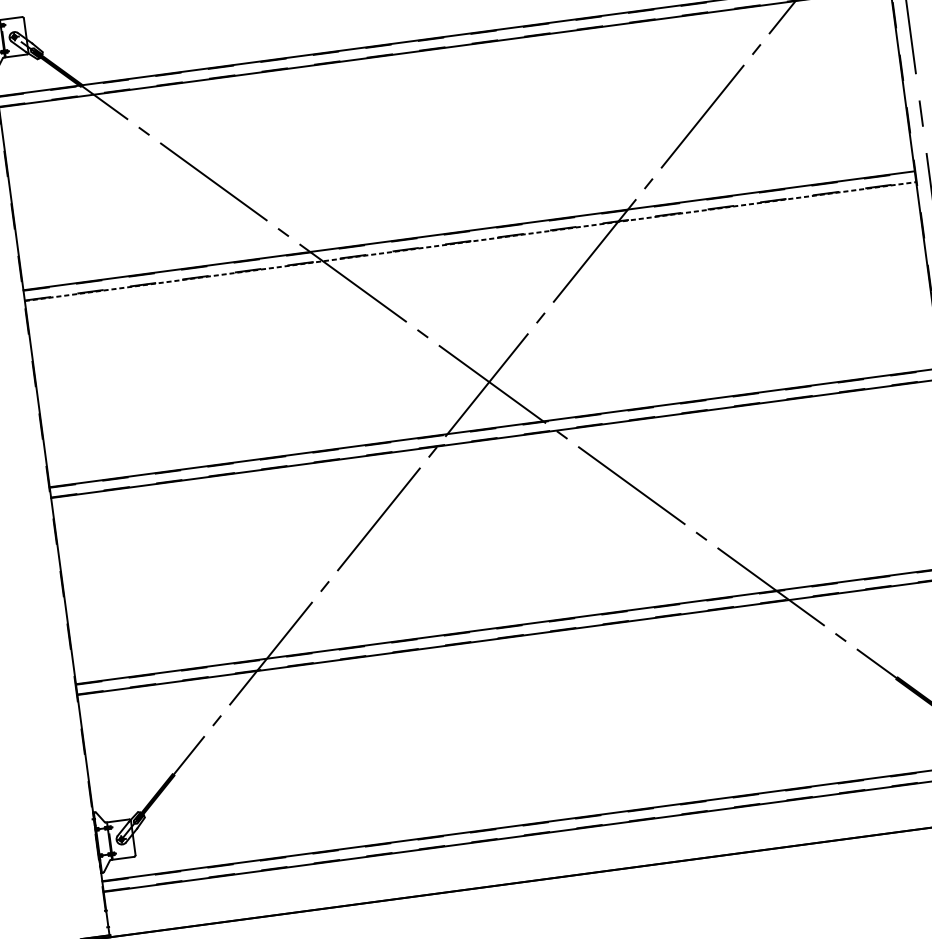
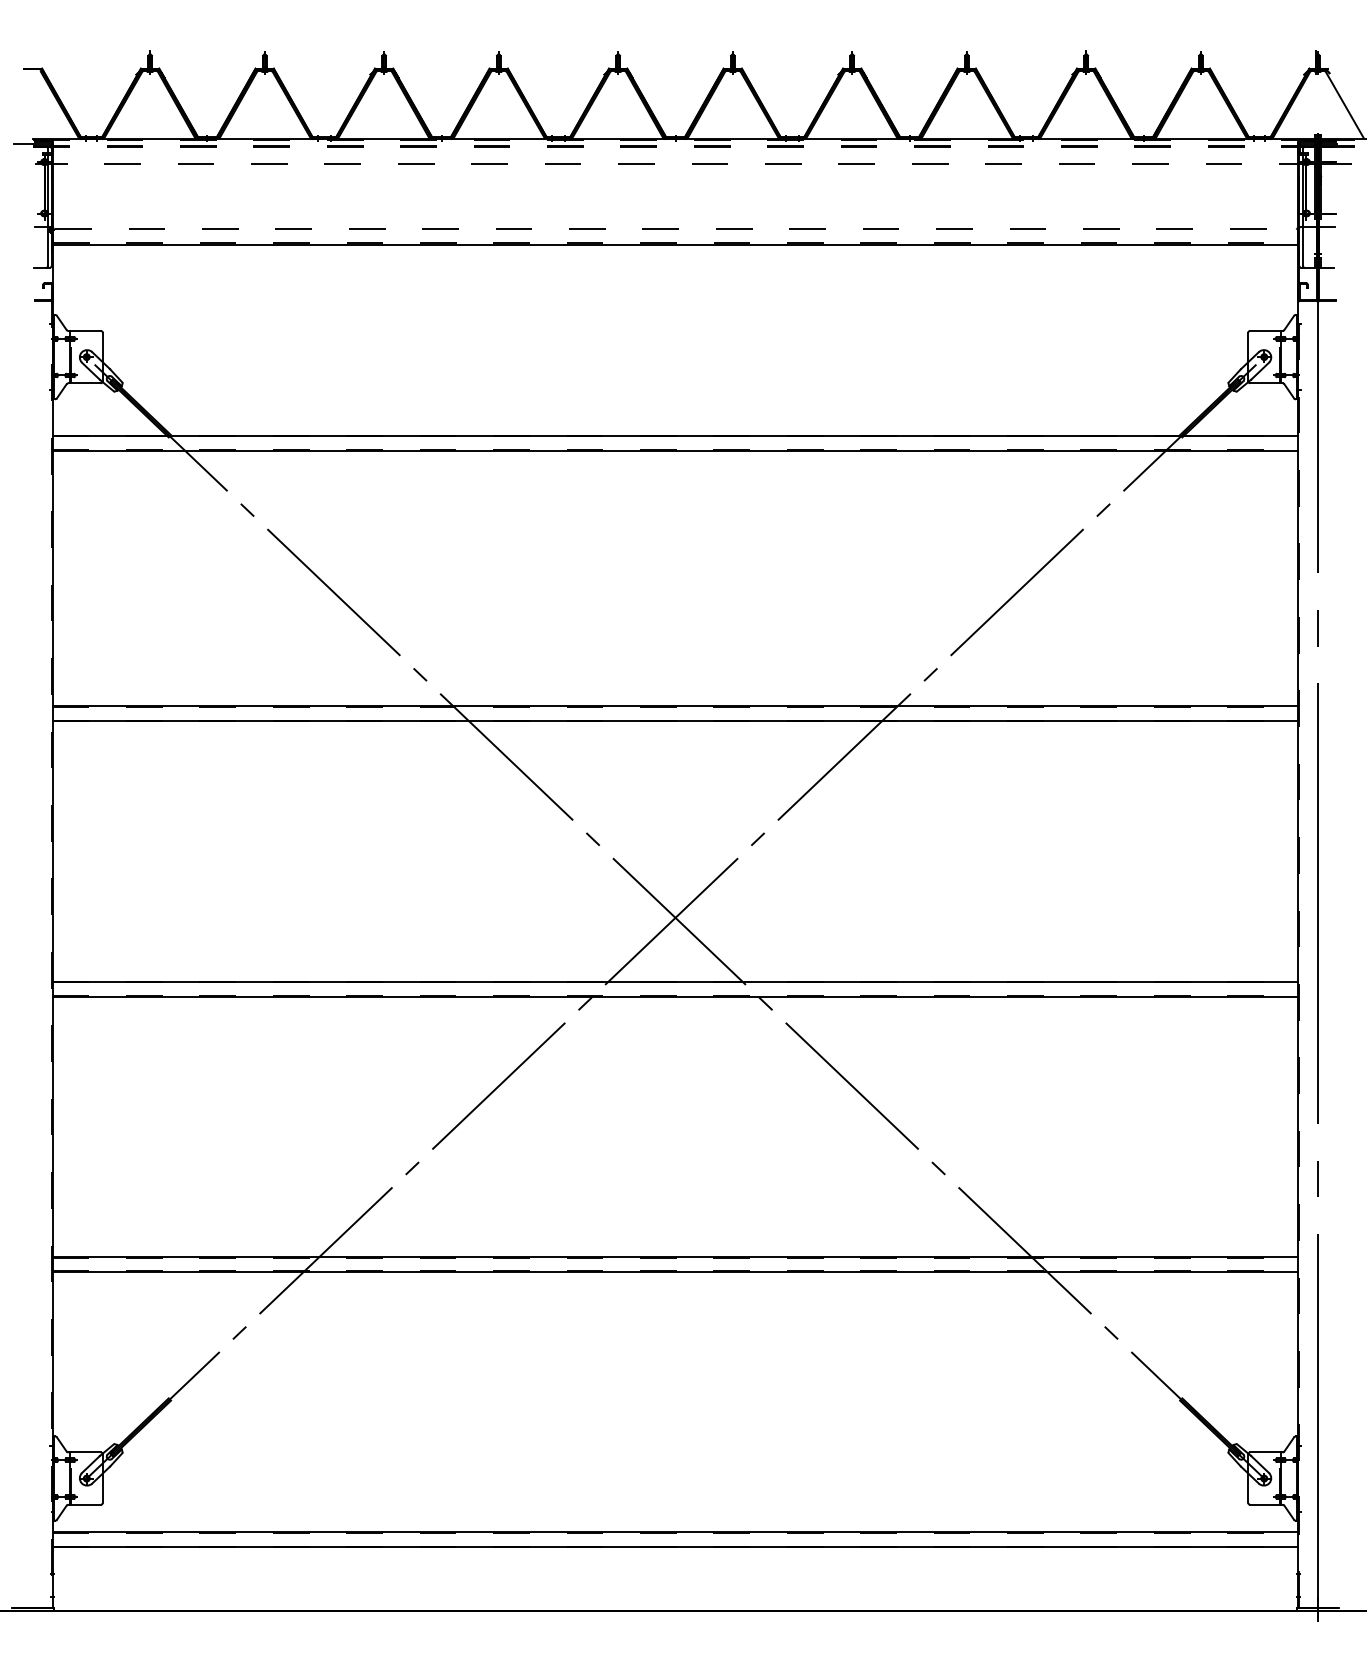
line: (470, 241) -> (675, 721), dashed -> solid

